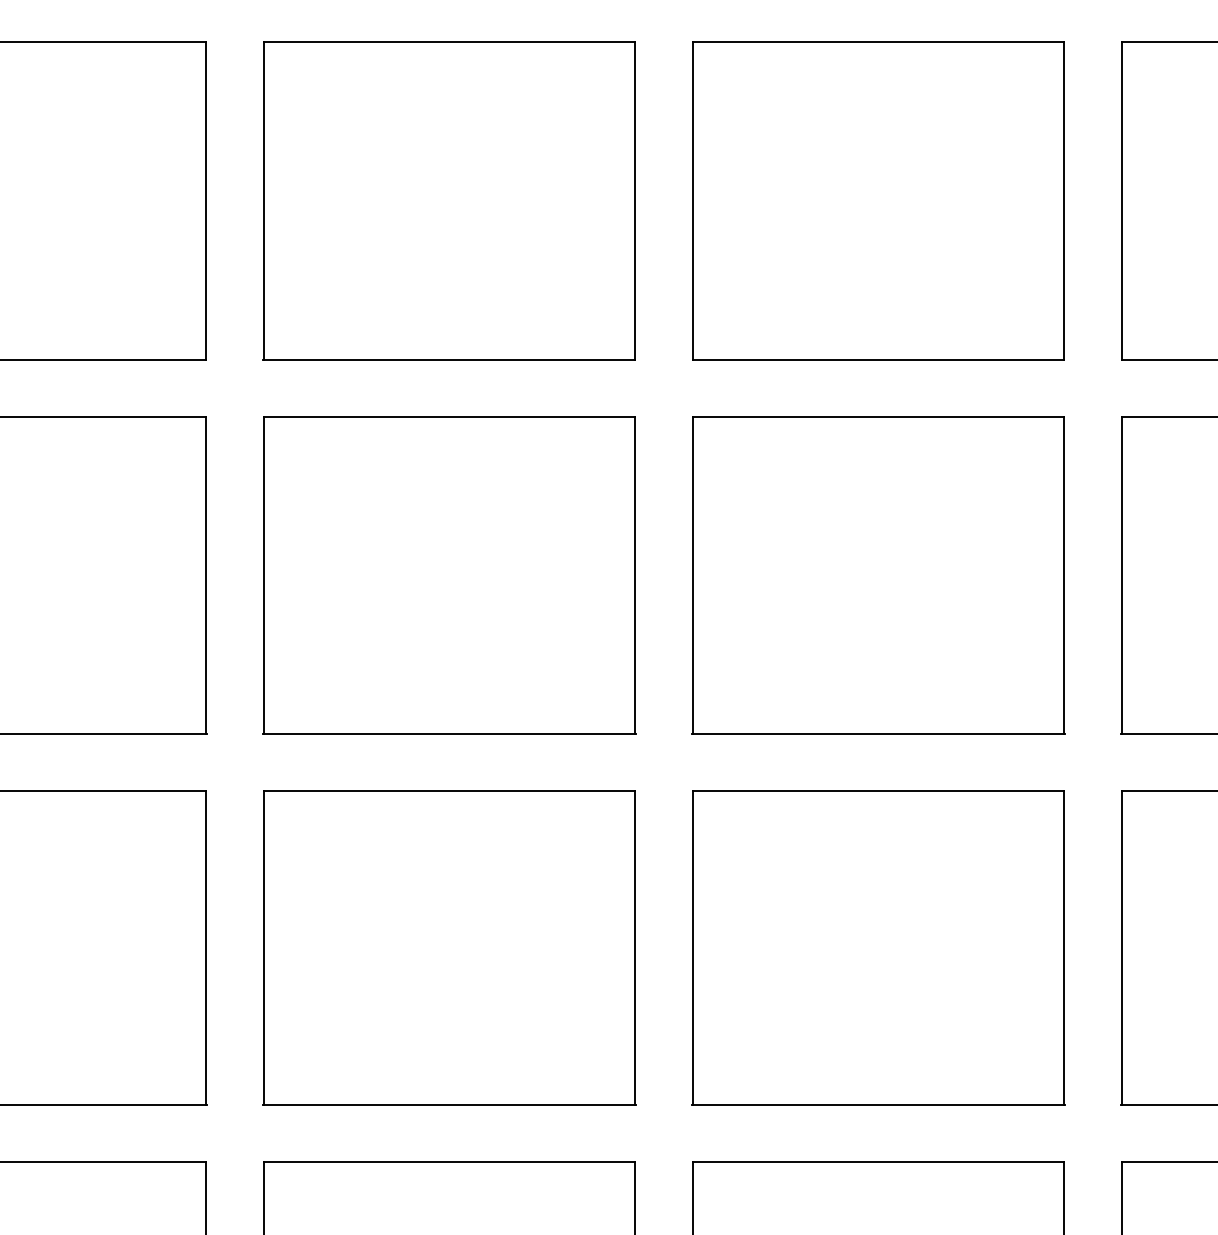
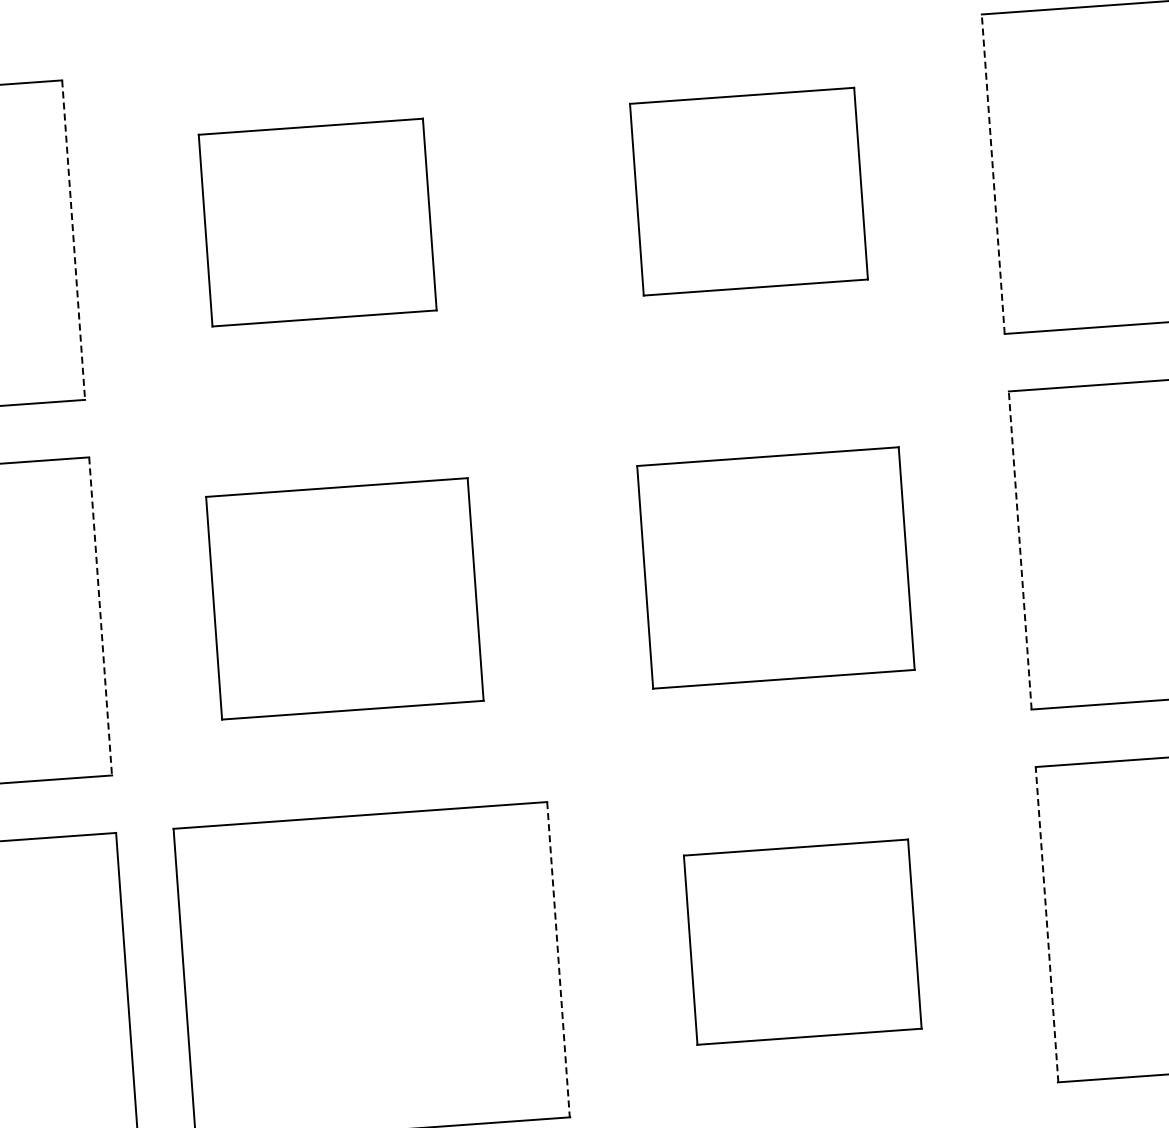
part: (448, 200) -> (316, 222), size x0.6
part: (878, 200) -> (748, 191), size x0.6
line: (206, 201) -> (73, 240), solid -> dashed
line: (1121, 201) -> (993, 174), solid -> dashed
part: (449, 575) -> (344, 598), size x0.7
part: (878, 575) -> (775, 567), size x0.7
line: (1121, 575) -> (1020, 550), solid -> dashed
line: (206, 576) -> (100, 617), solid -> dashed
part: (878, 947) -> (802, 941), size x0.6
line: (635, 948) -> (558, 960), solid -> dashed
line: (1121, 948) -> (1046, 925), solid -> dashed

